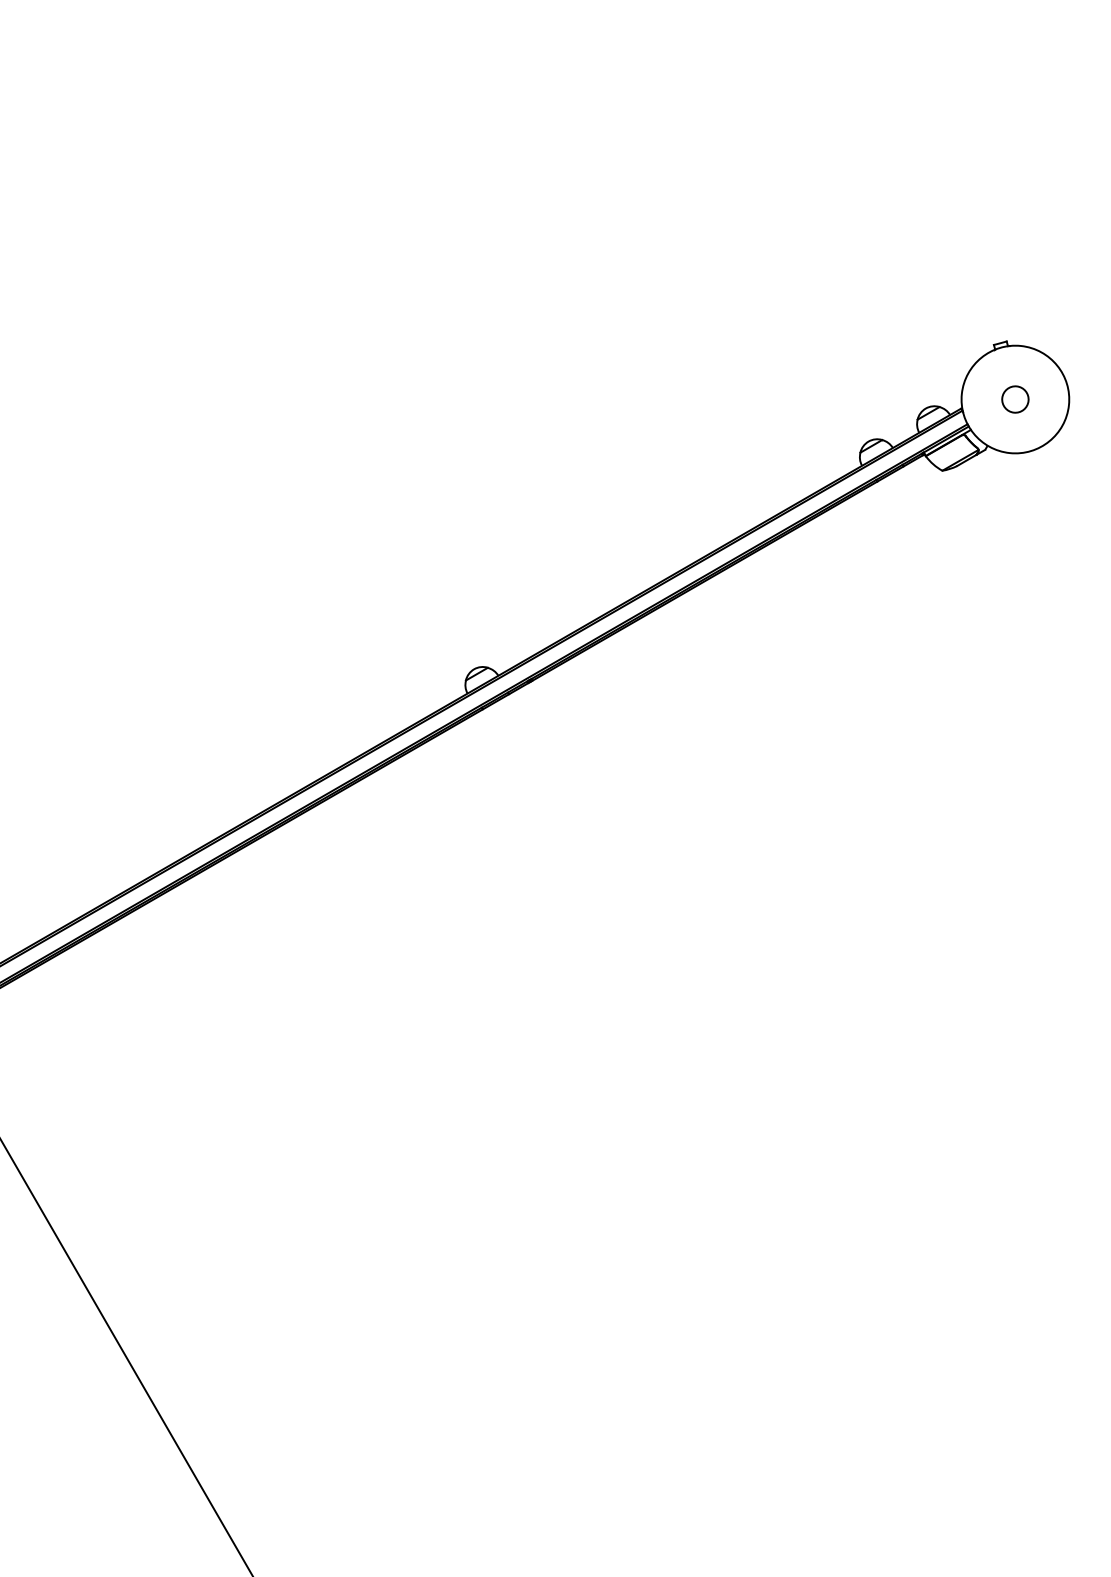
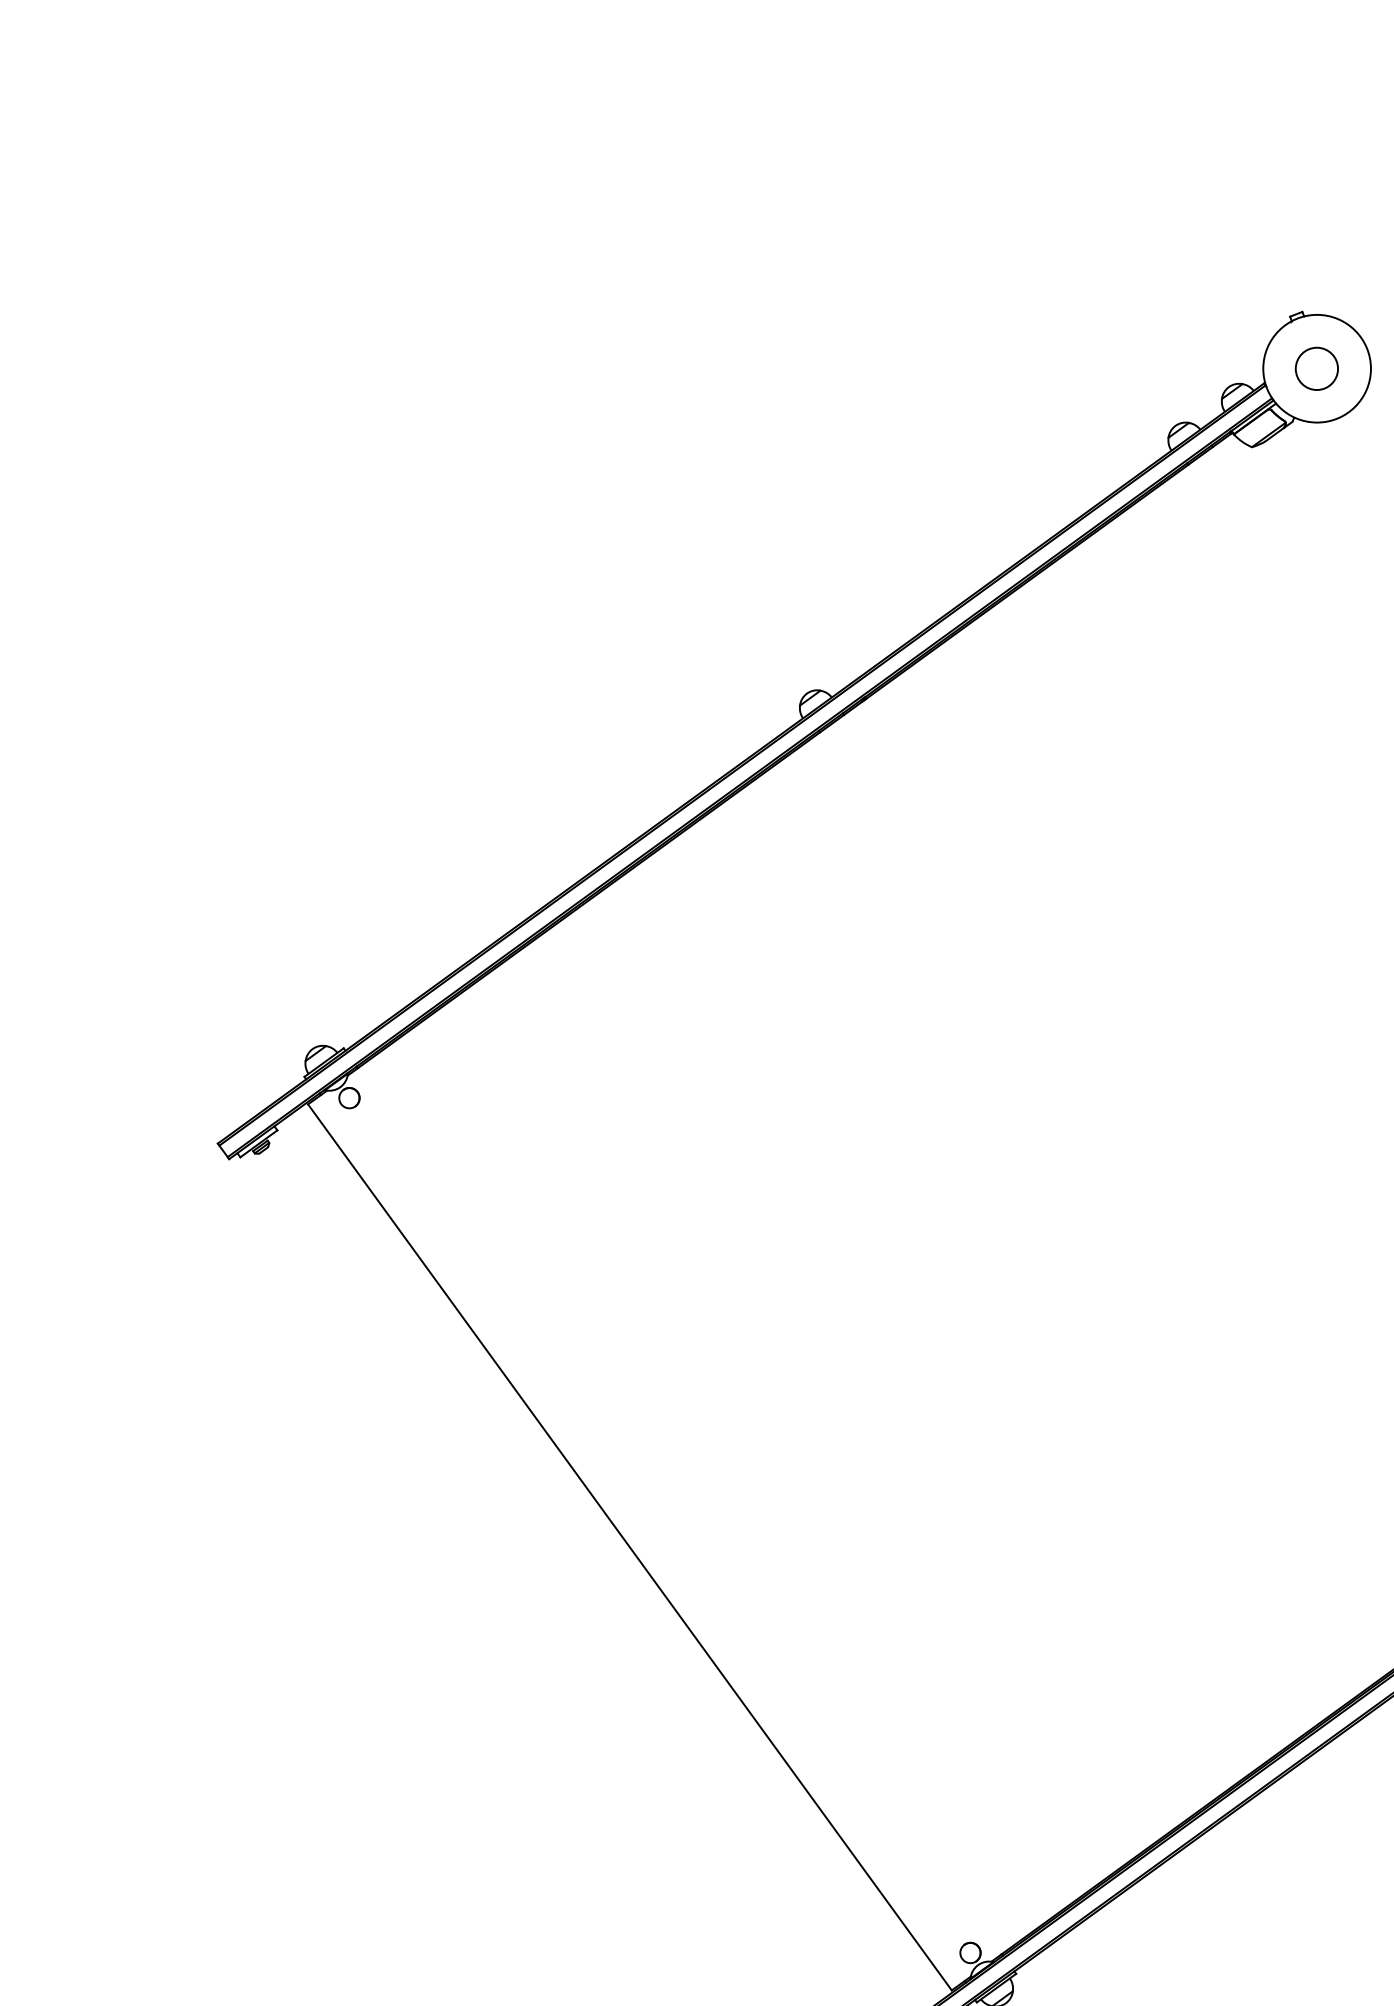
circle: (1015, 399) -> (1317, 368), size x1.6

